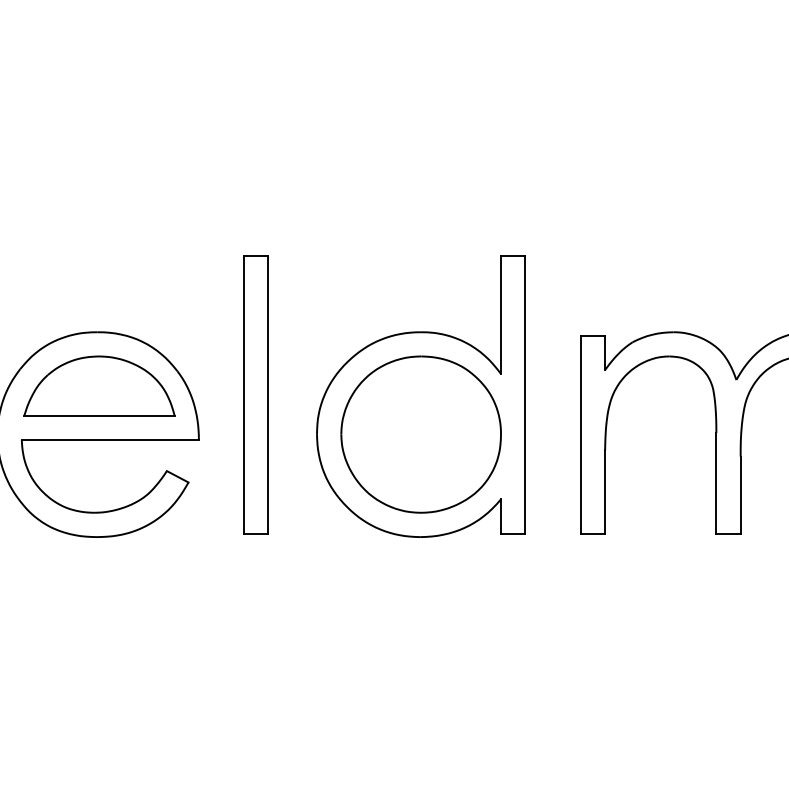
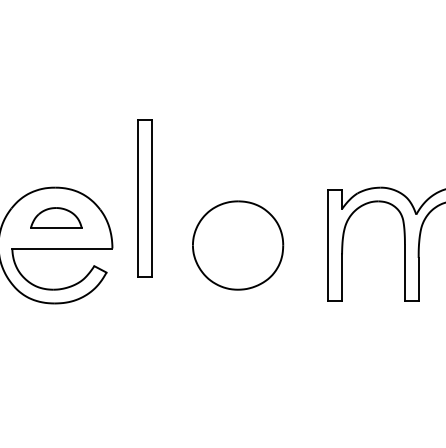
part: (99, 385) -> (56, 217), size x0.6
part: (255, 393) -> (144, 198), moved
part: (420, 395) -> (237, 223), removed

